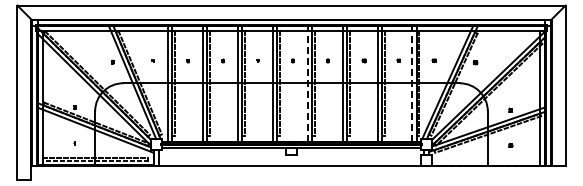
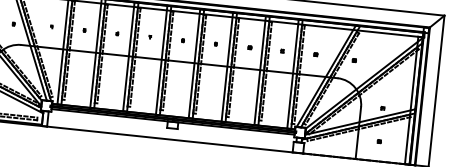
line: (307, 83) -> (194, 63), dashed -> solid
line: (412, 83) -> (293, 73), dashed -> solid

